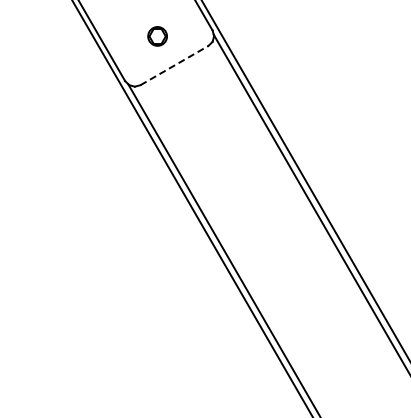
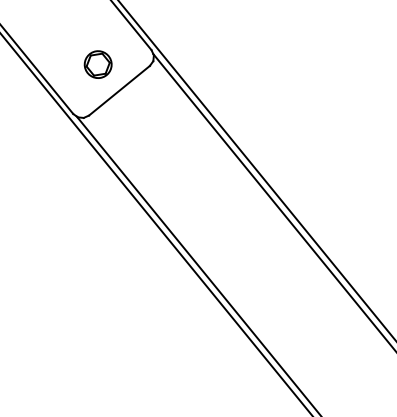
part: (157, 36) -> (98, 64), size x1.43
line: (174, 65) -> (119, 90), dashed -> solid

